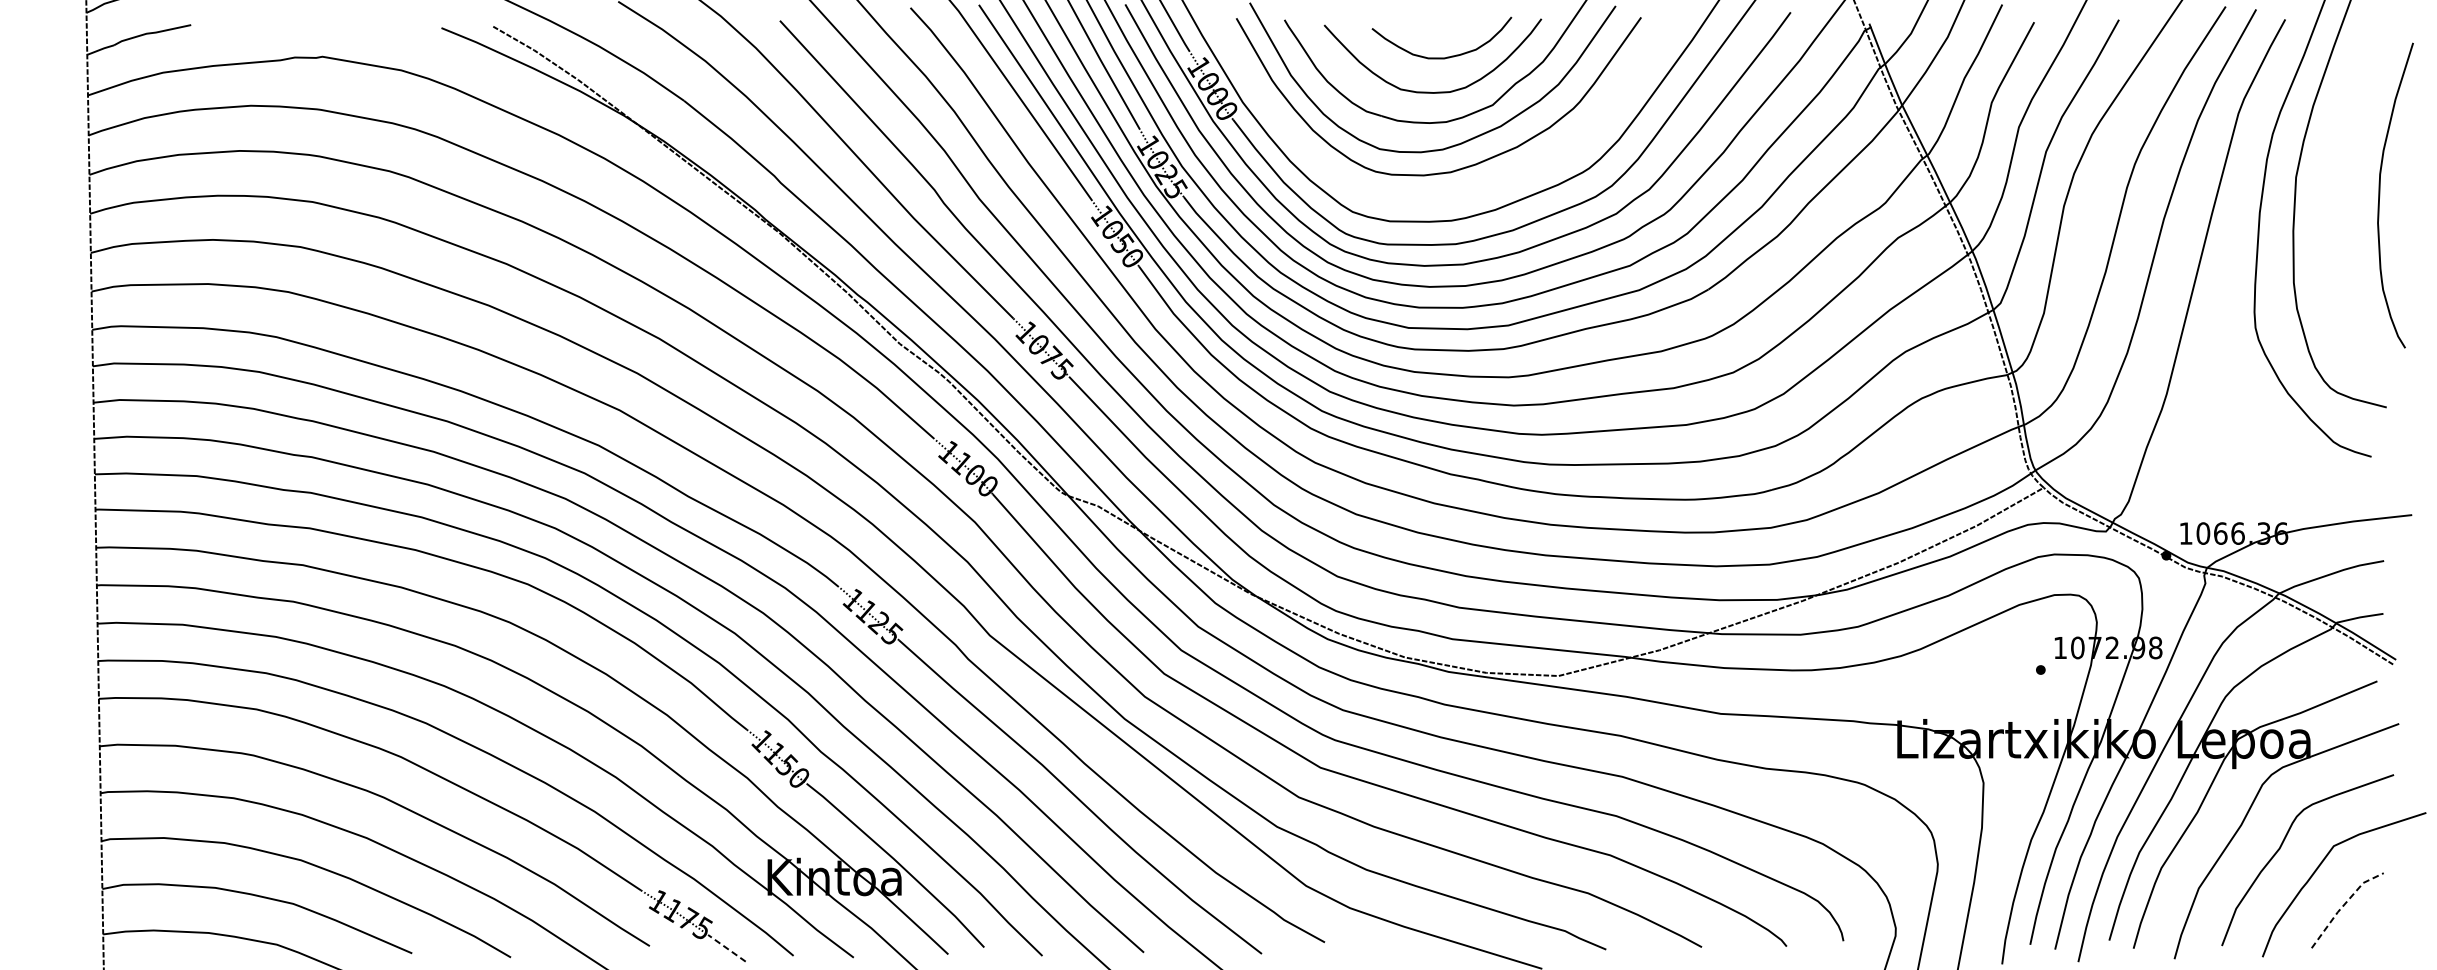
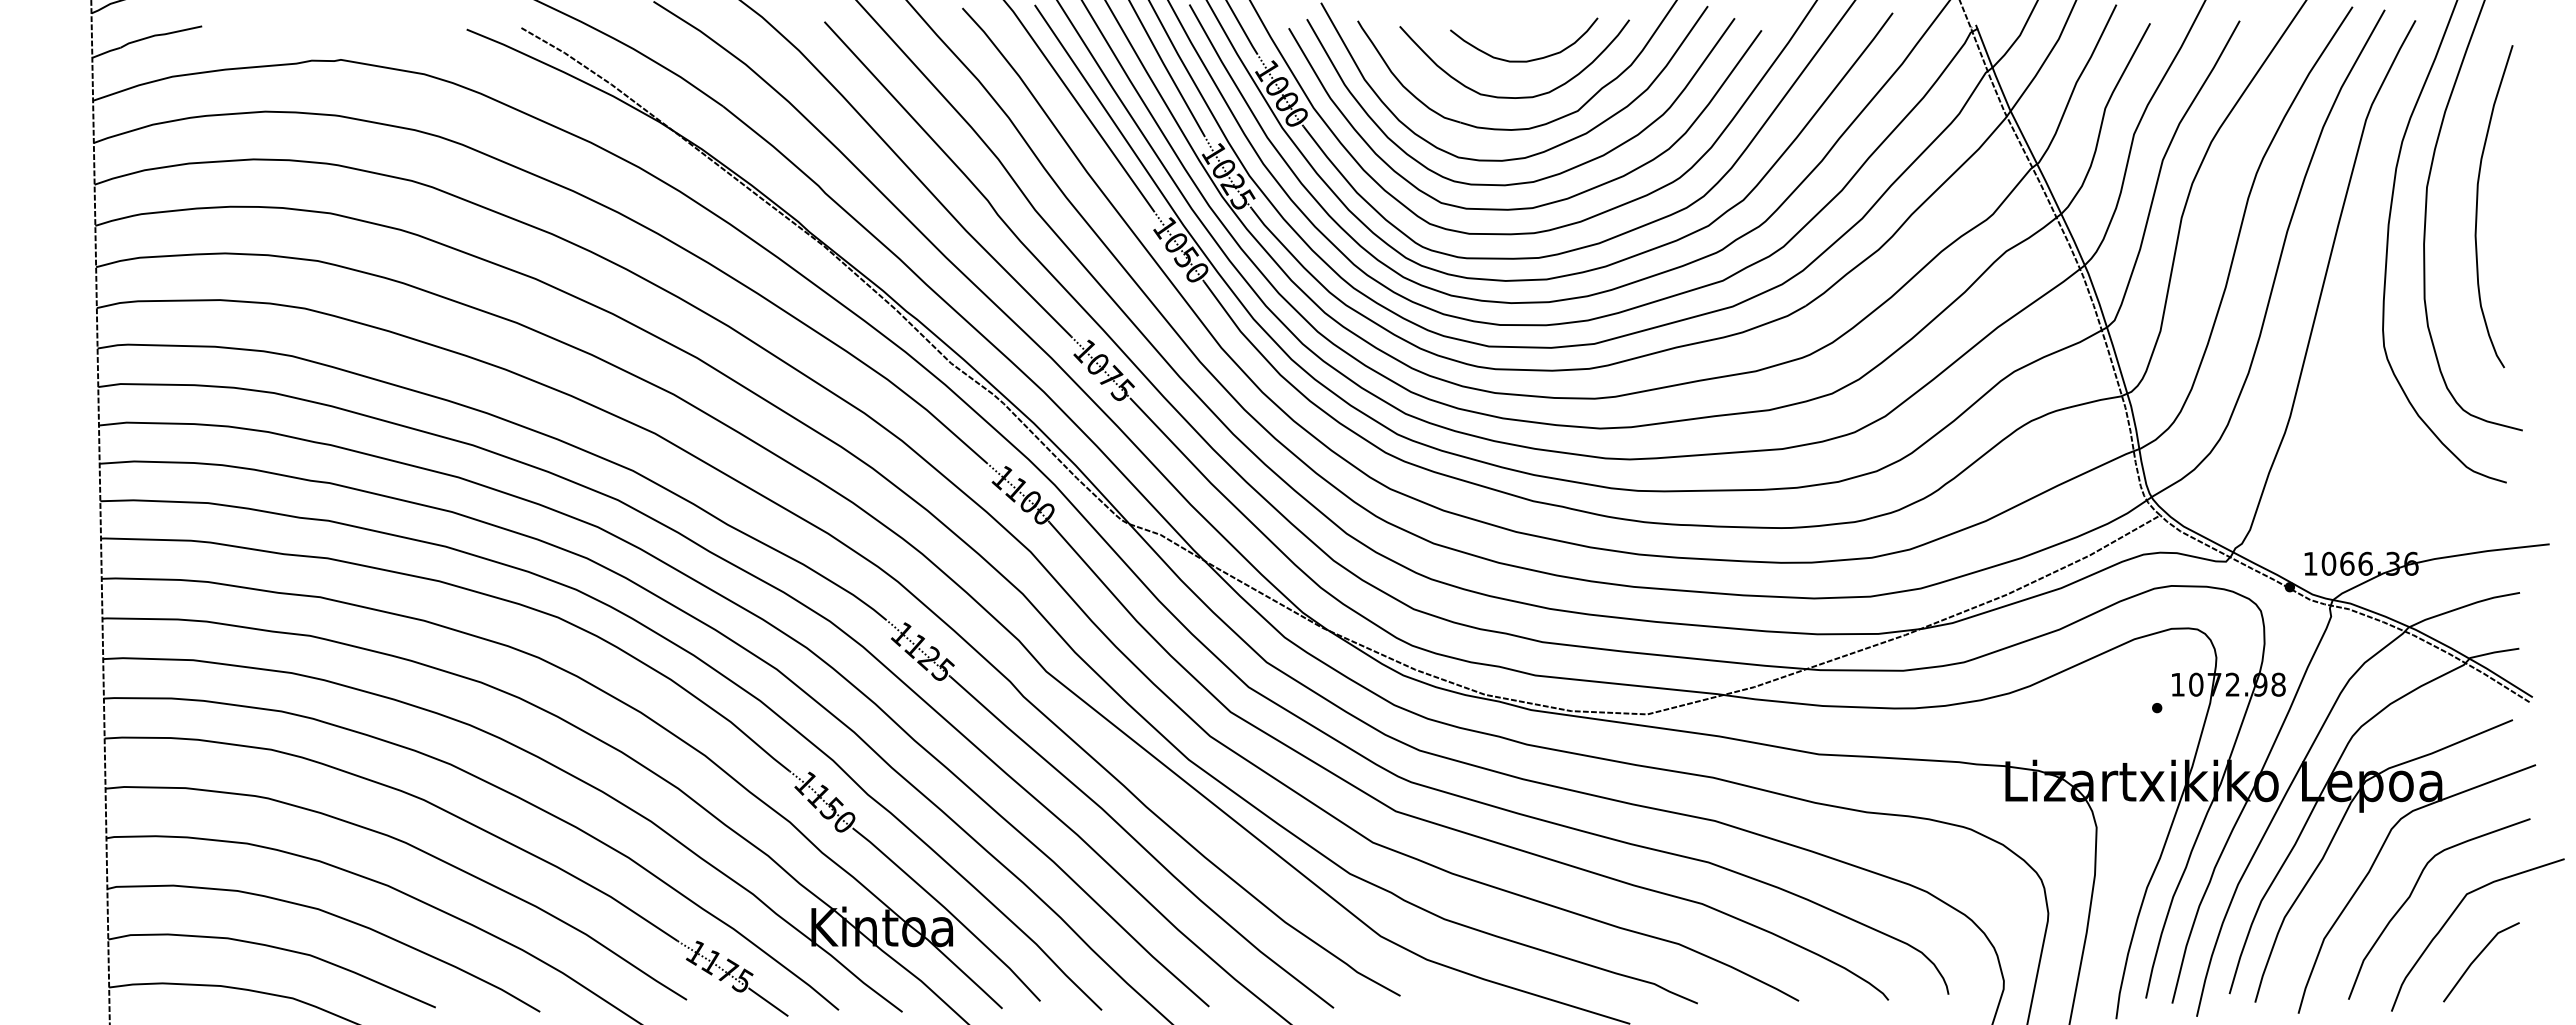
curve: (1464, 191) -> (1548, 202), added
curve: (2379, 195) -> (2477, 206), moved
line: (2342, 906) -> (2476, 957), dashed -> solid
line: (727, 947) -> (768, 1001), dashed -> solid

